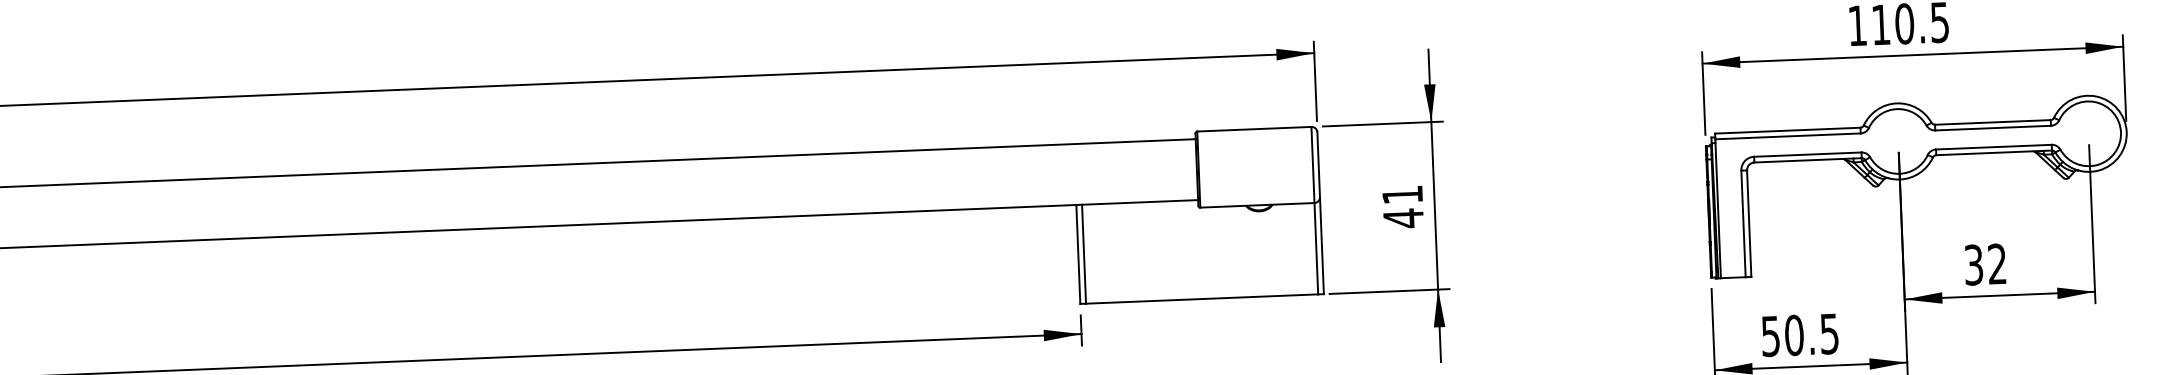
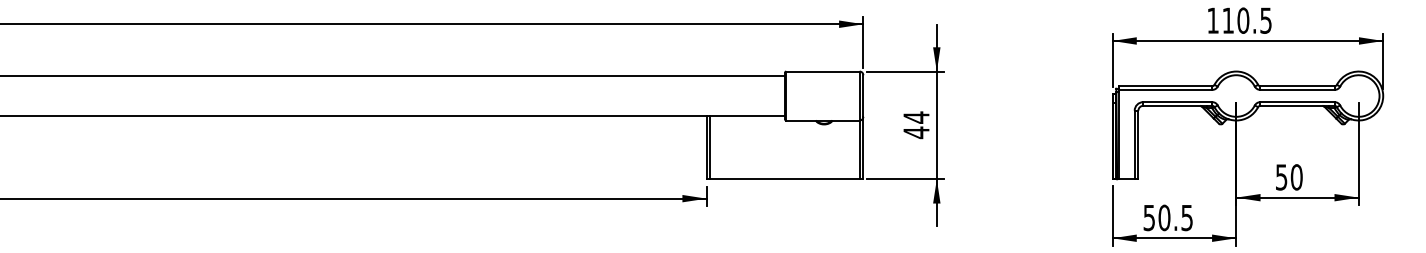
text: (1402, 194) -> (916, 117), 41 -> 44
text: (1986, 264) -> (1289, 177), 32 -> 50

